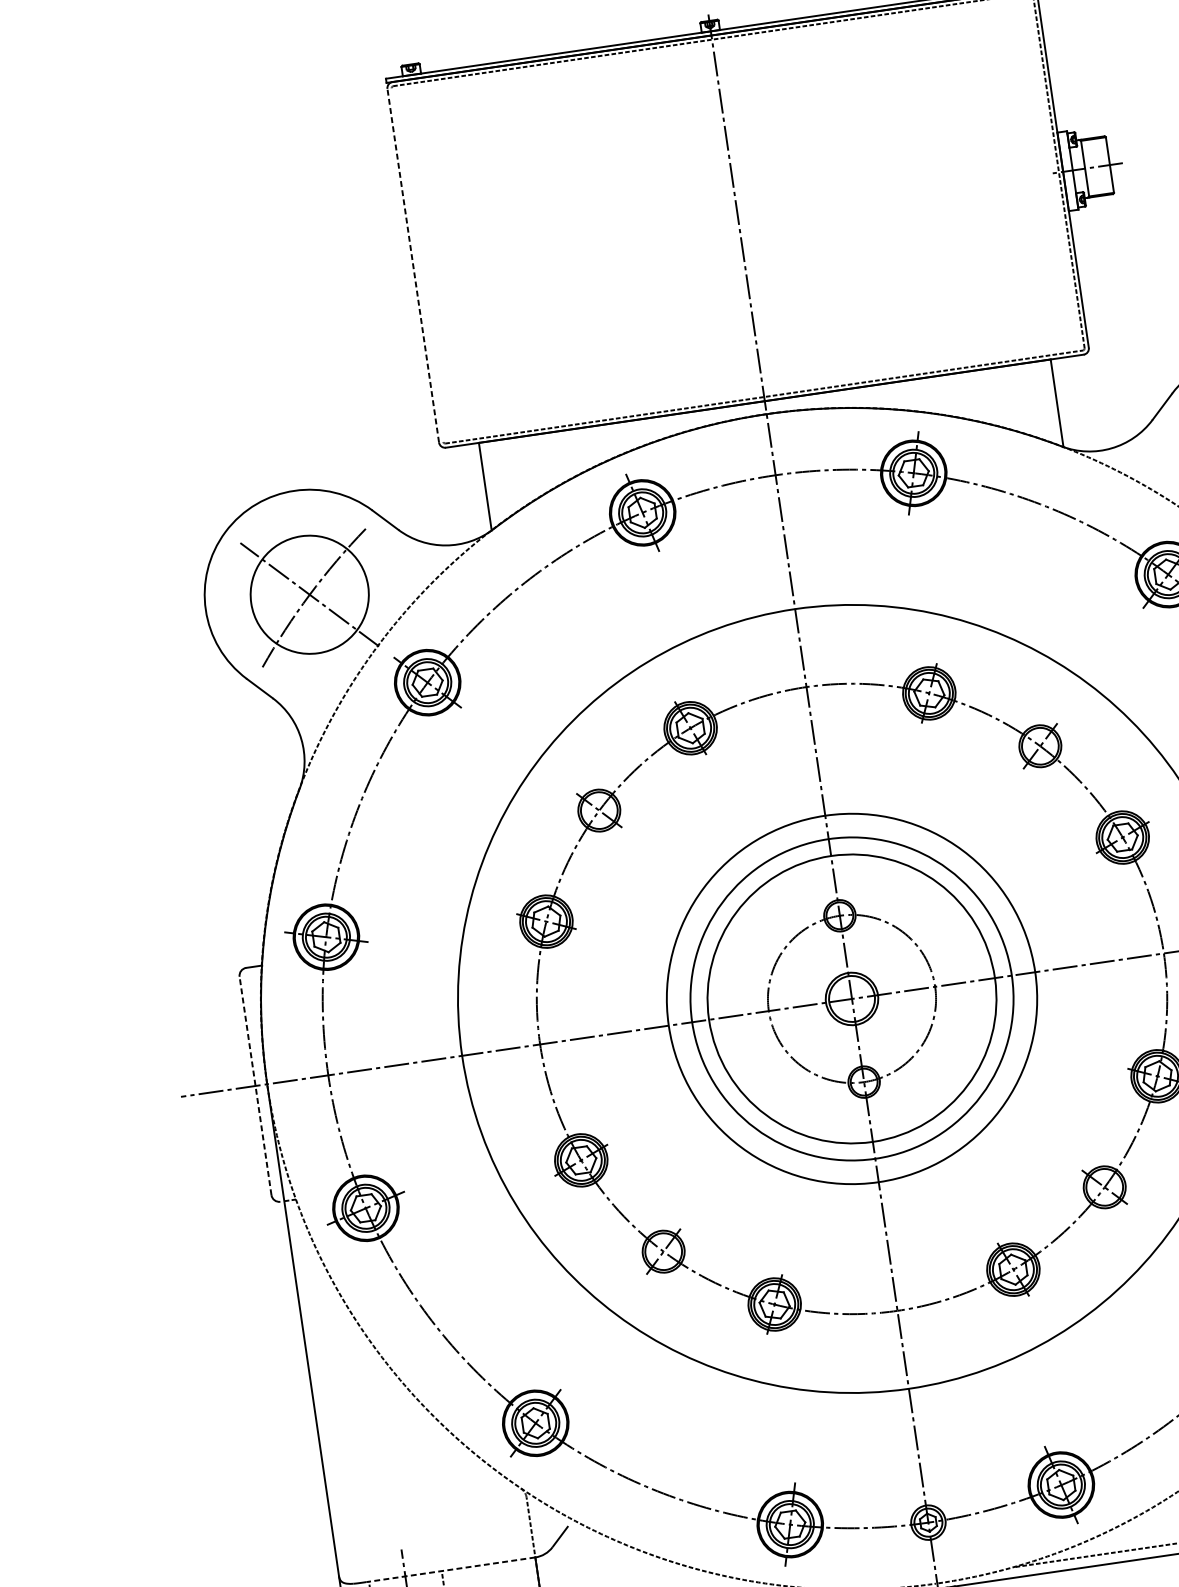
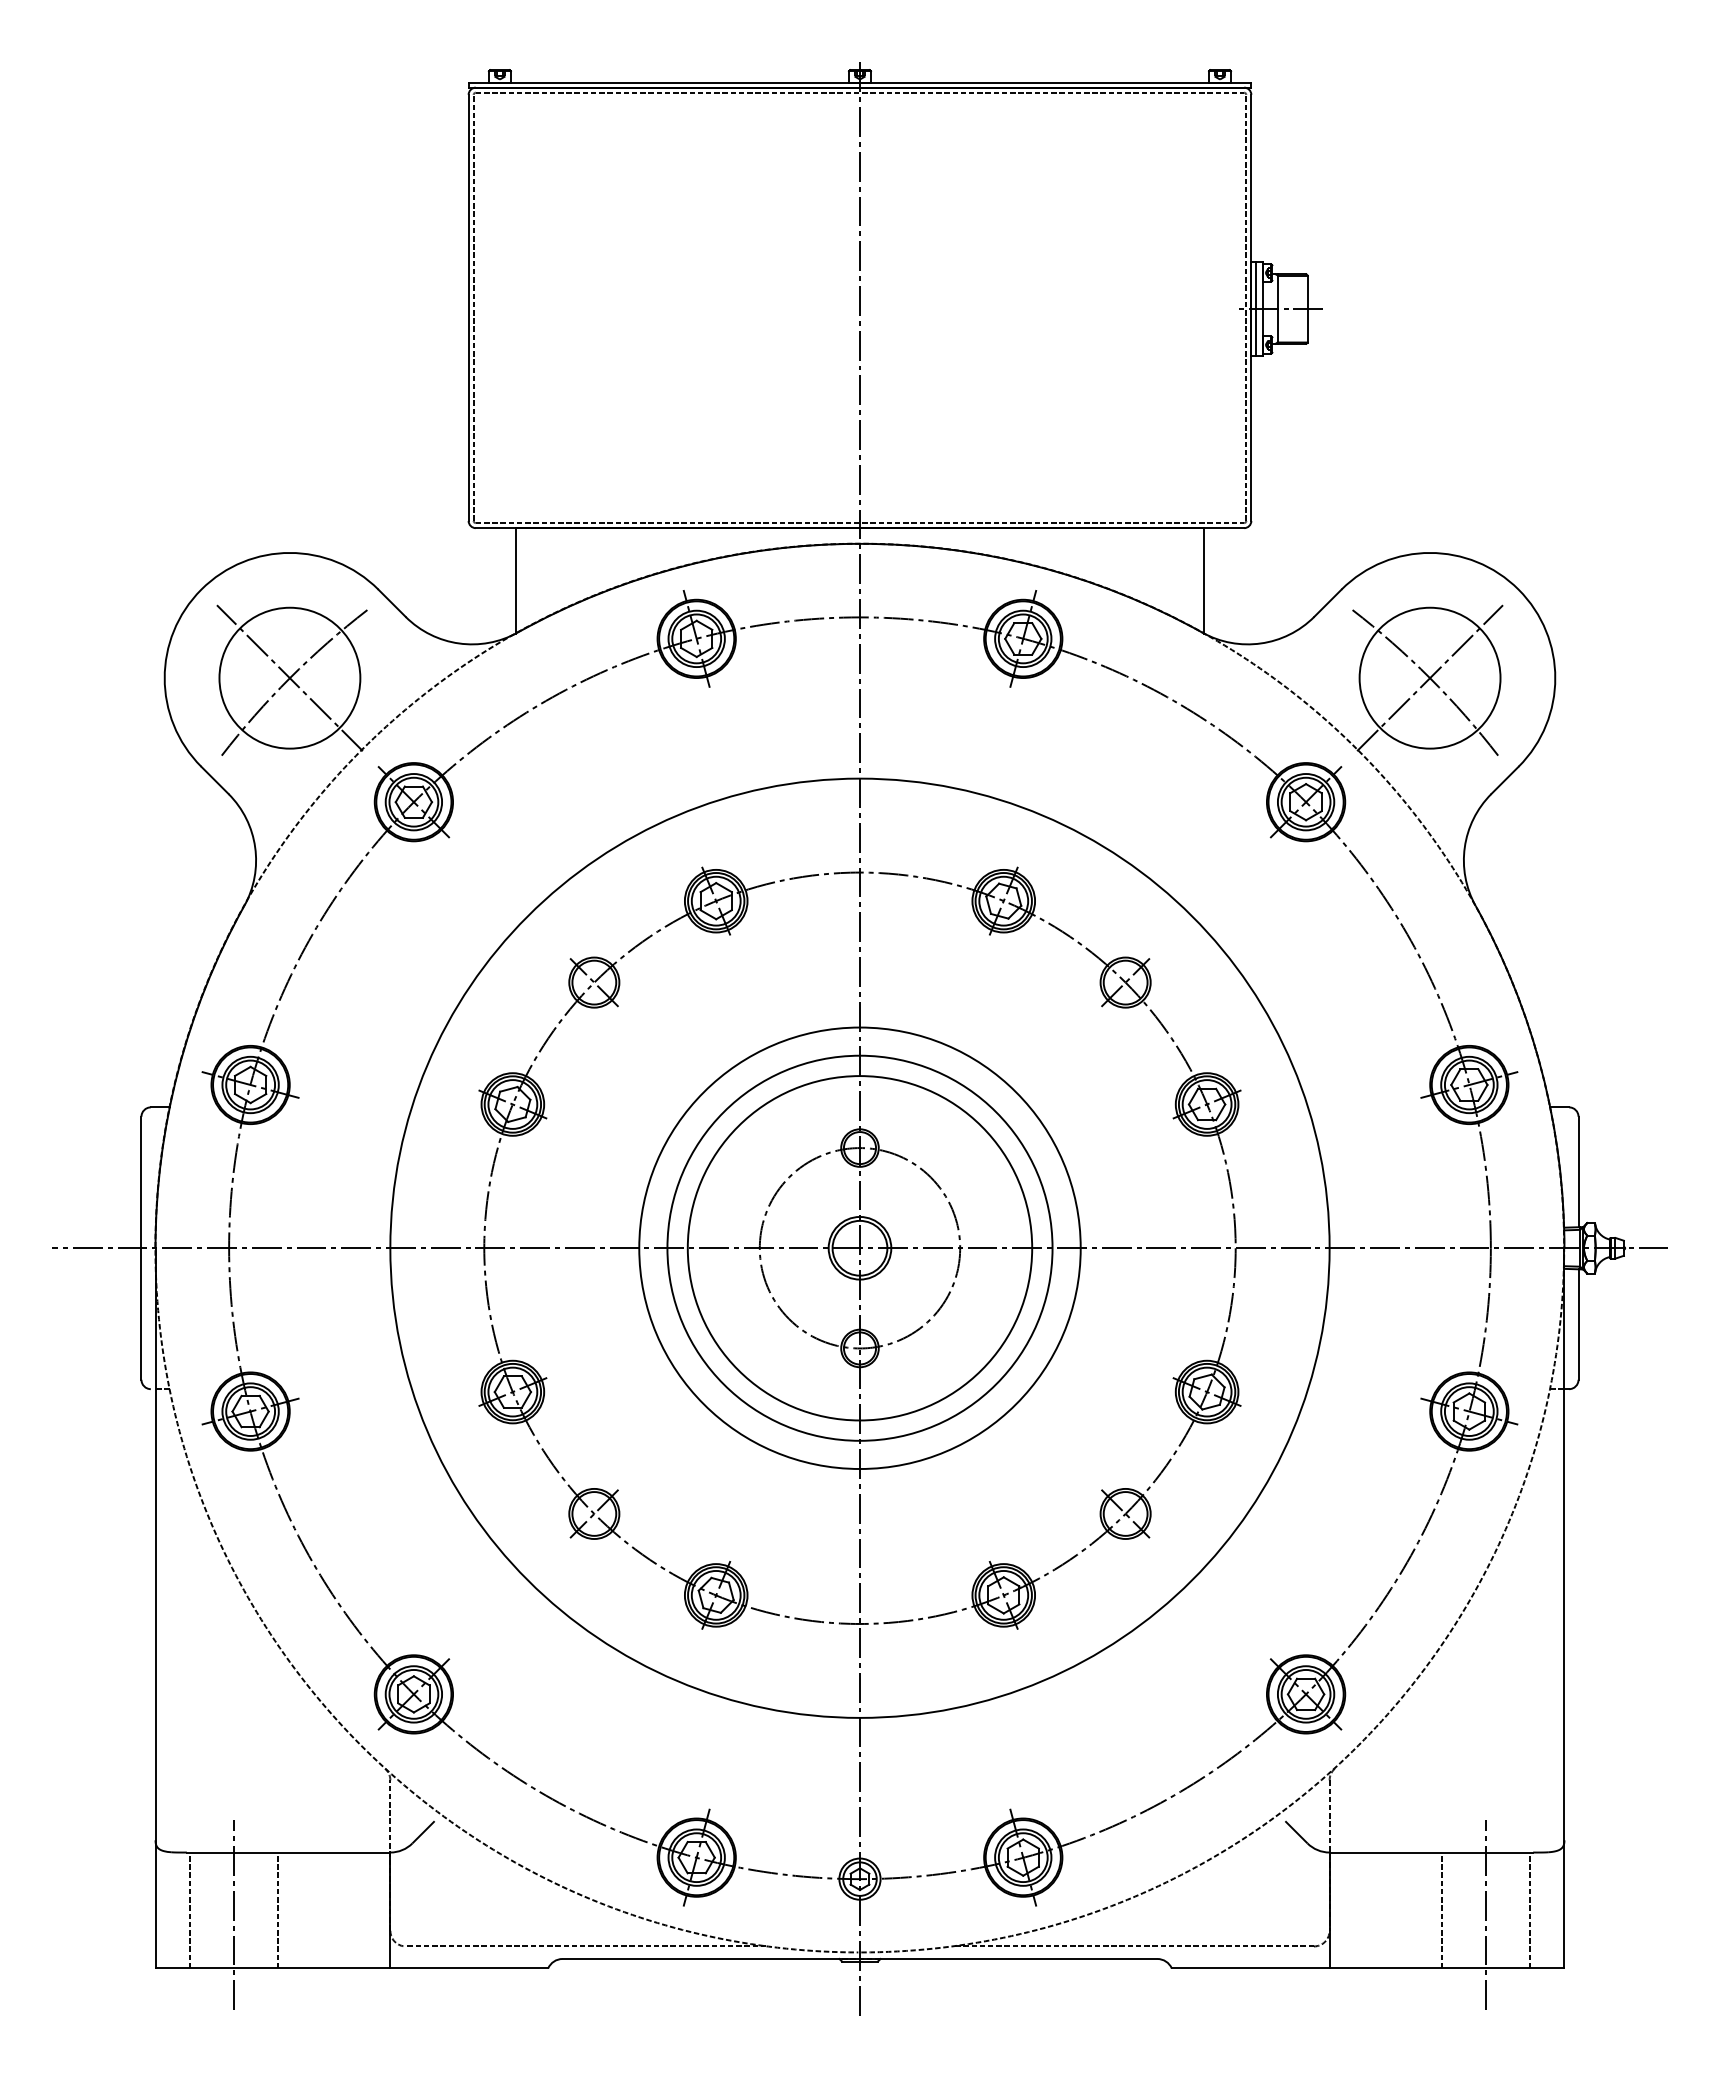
line: (1067, 170) -> (1256, 308), added
line: (417, 264) -> (473, 307), added
line: (413, 265) -> (468, 307), dashed -> solid
line: (255, 1085) -> (141, 1247), dashed -> solid
line: (450, 1569) -> (288, 1852), dashed -> solid

